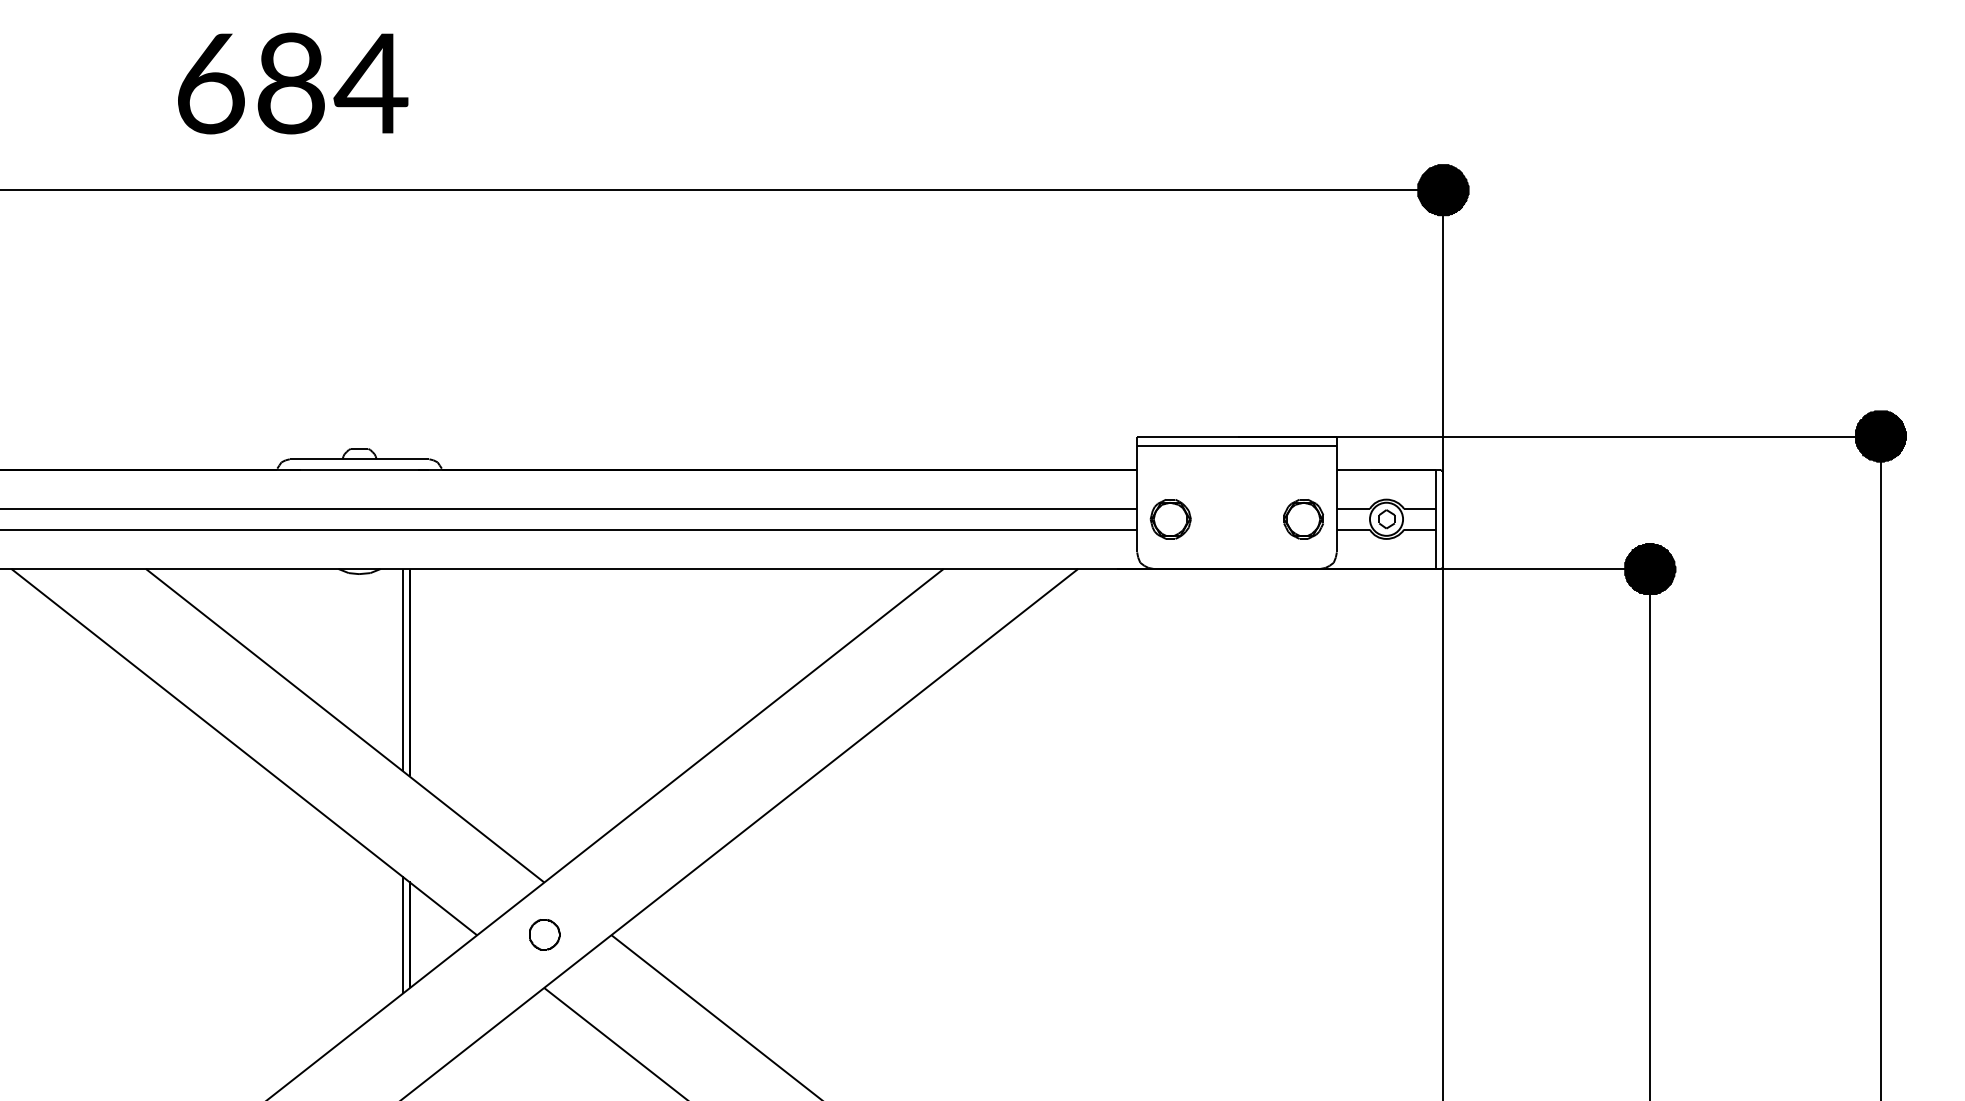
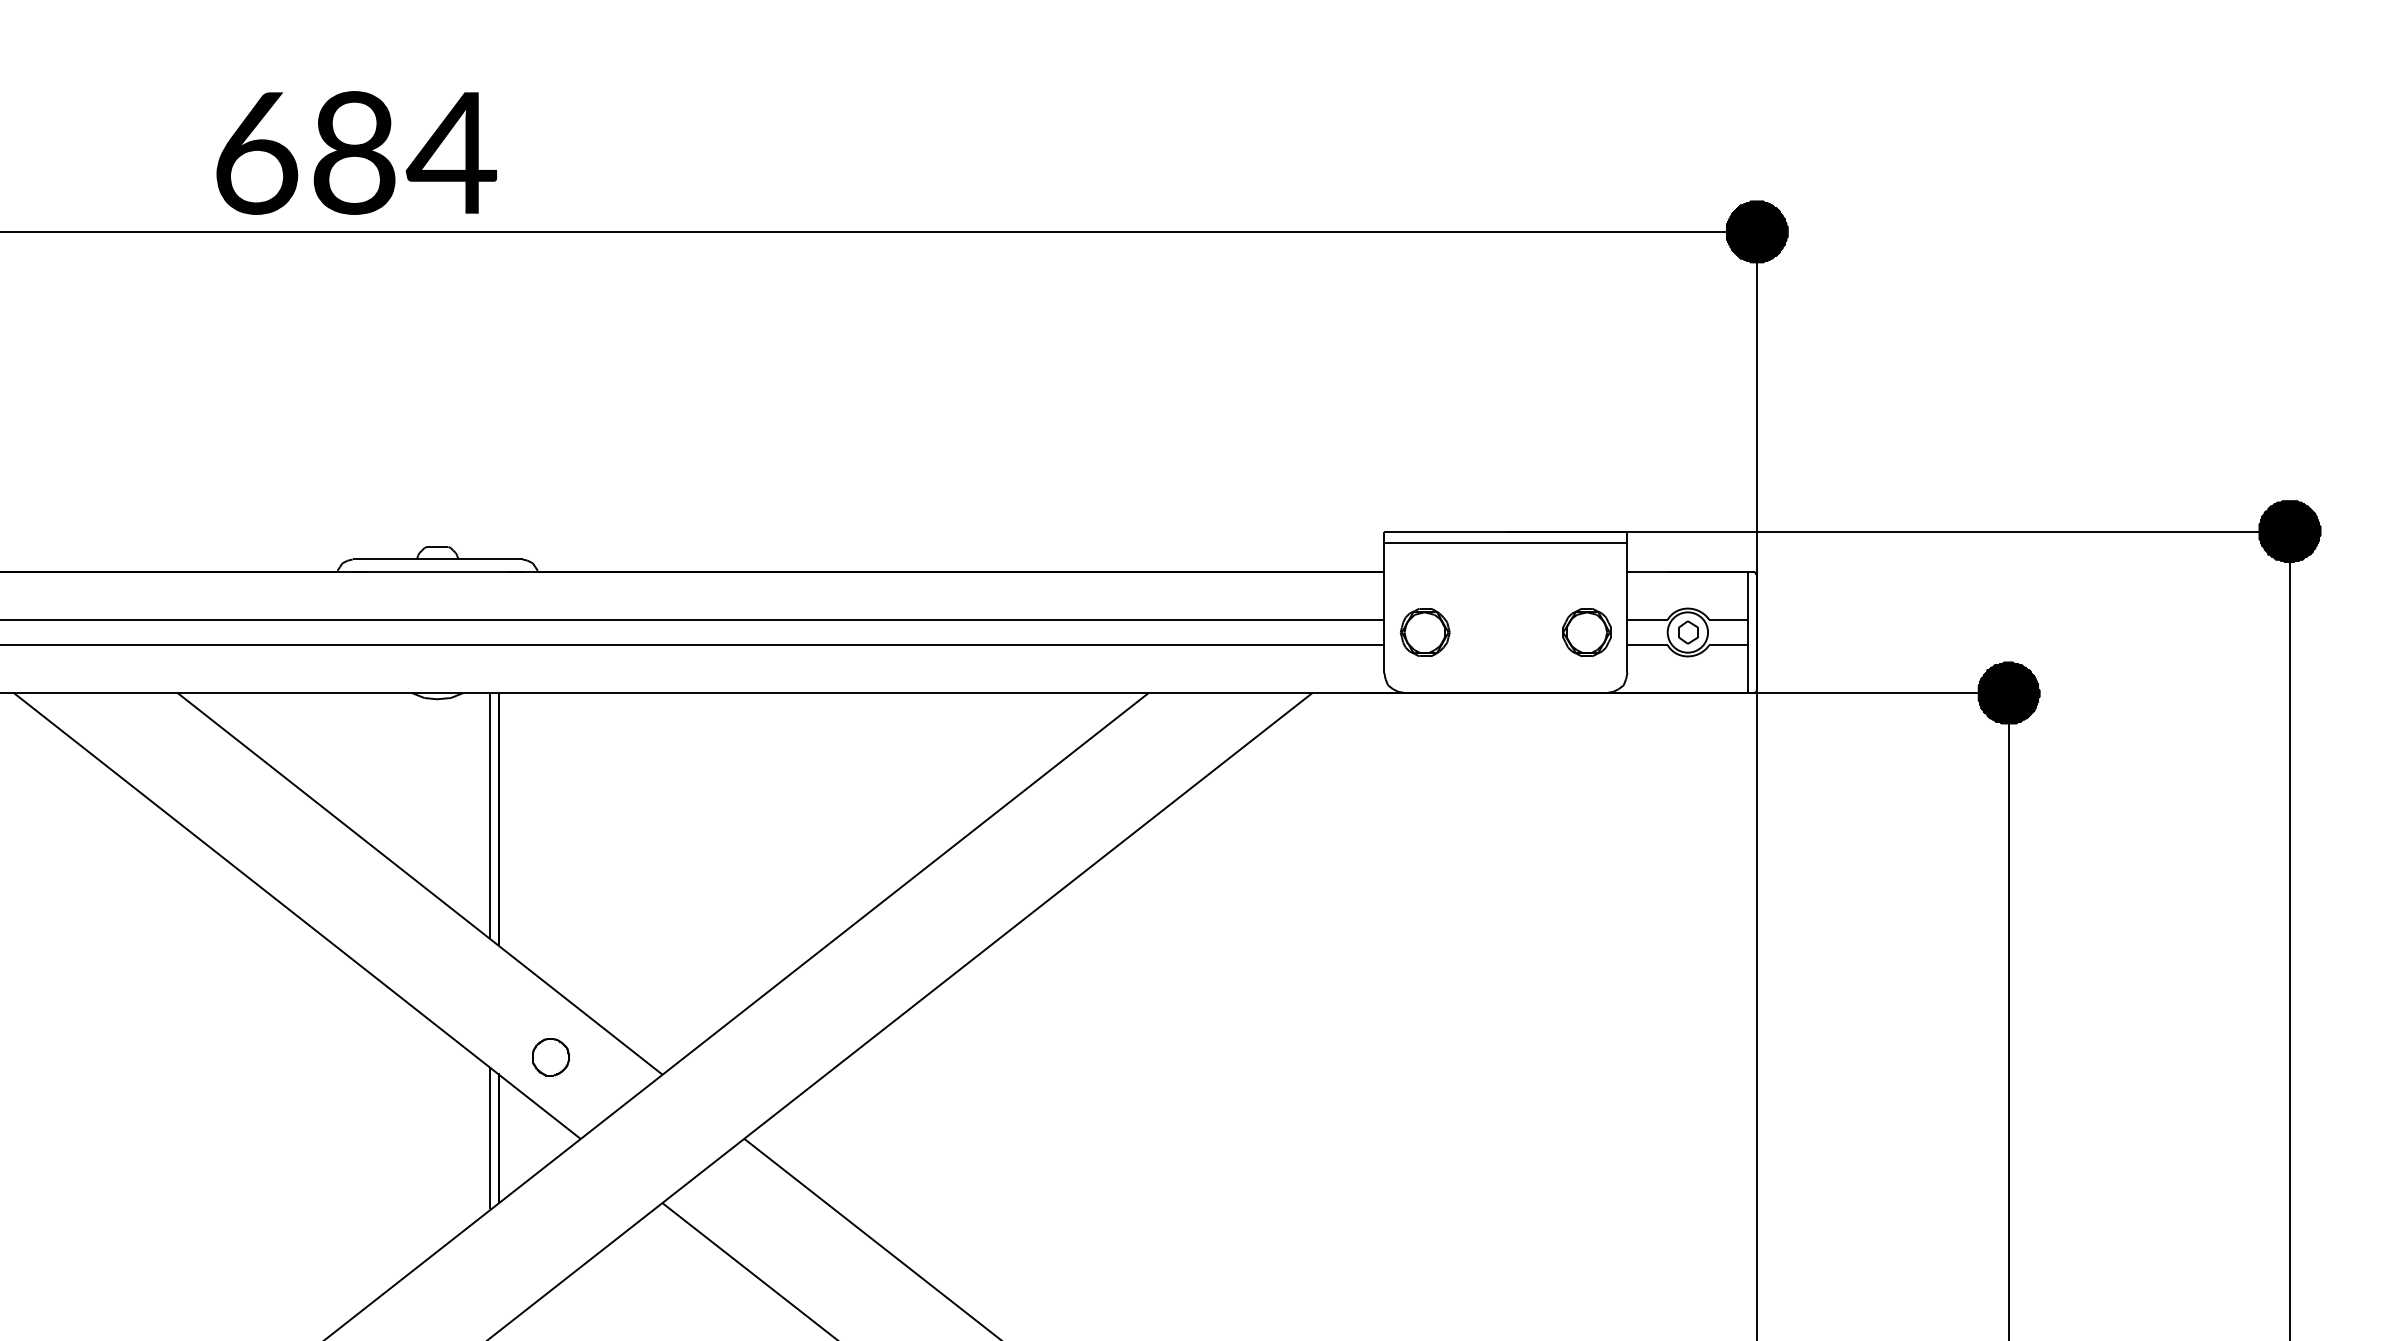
text: (292, 83) -> (356, 152), moved
part: (545, 934) -> (551, 1057), moved

